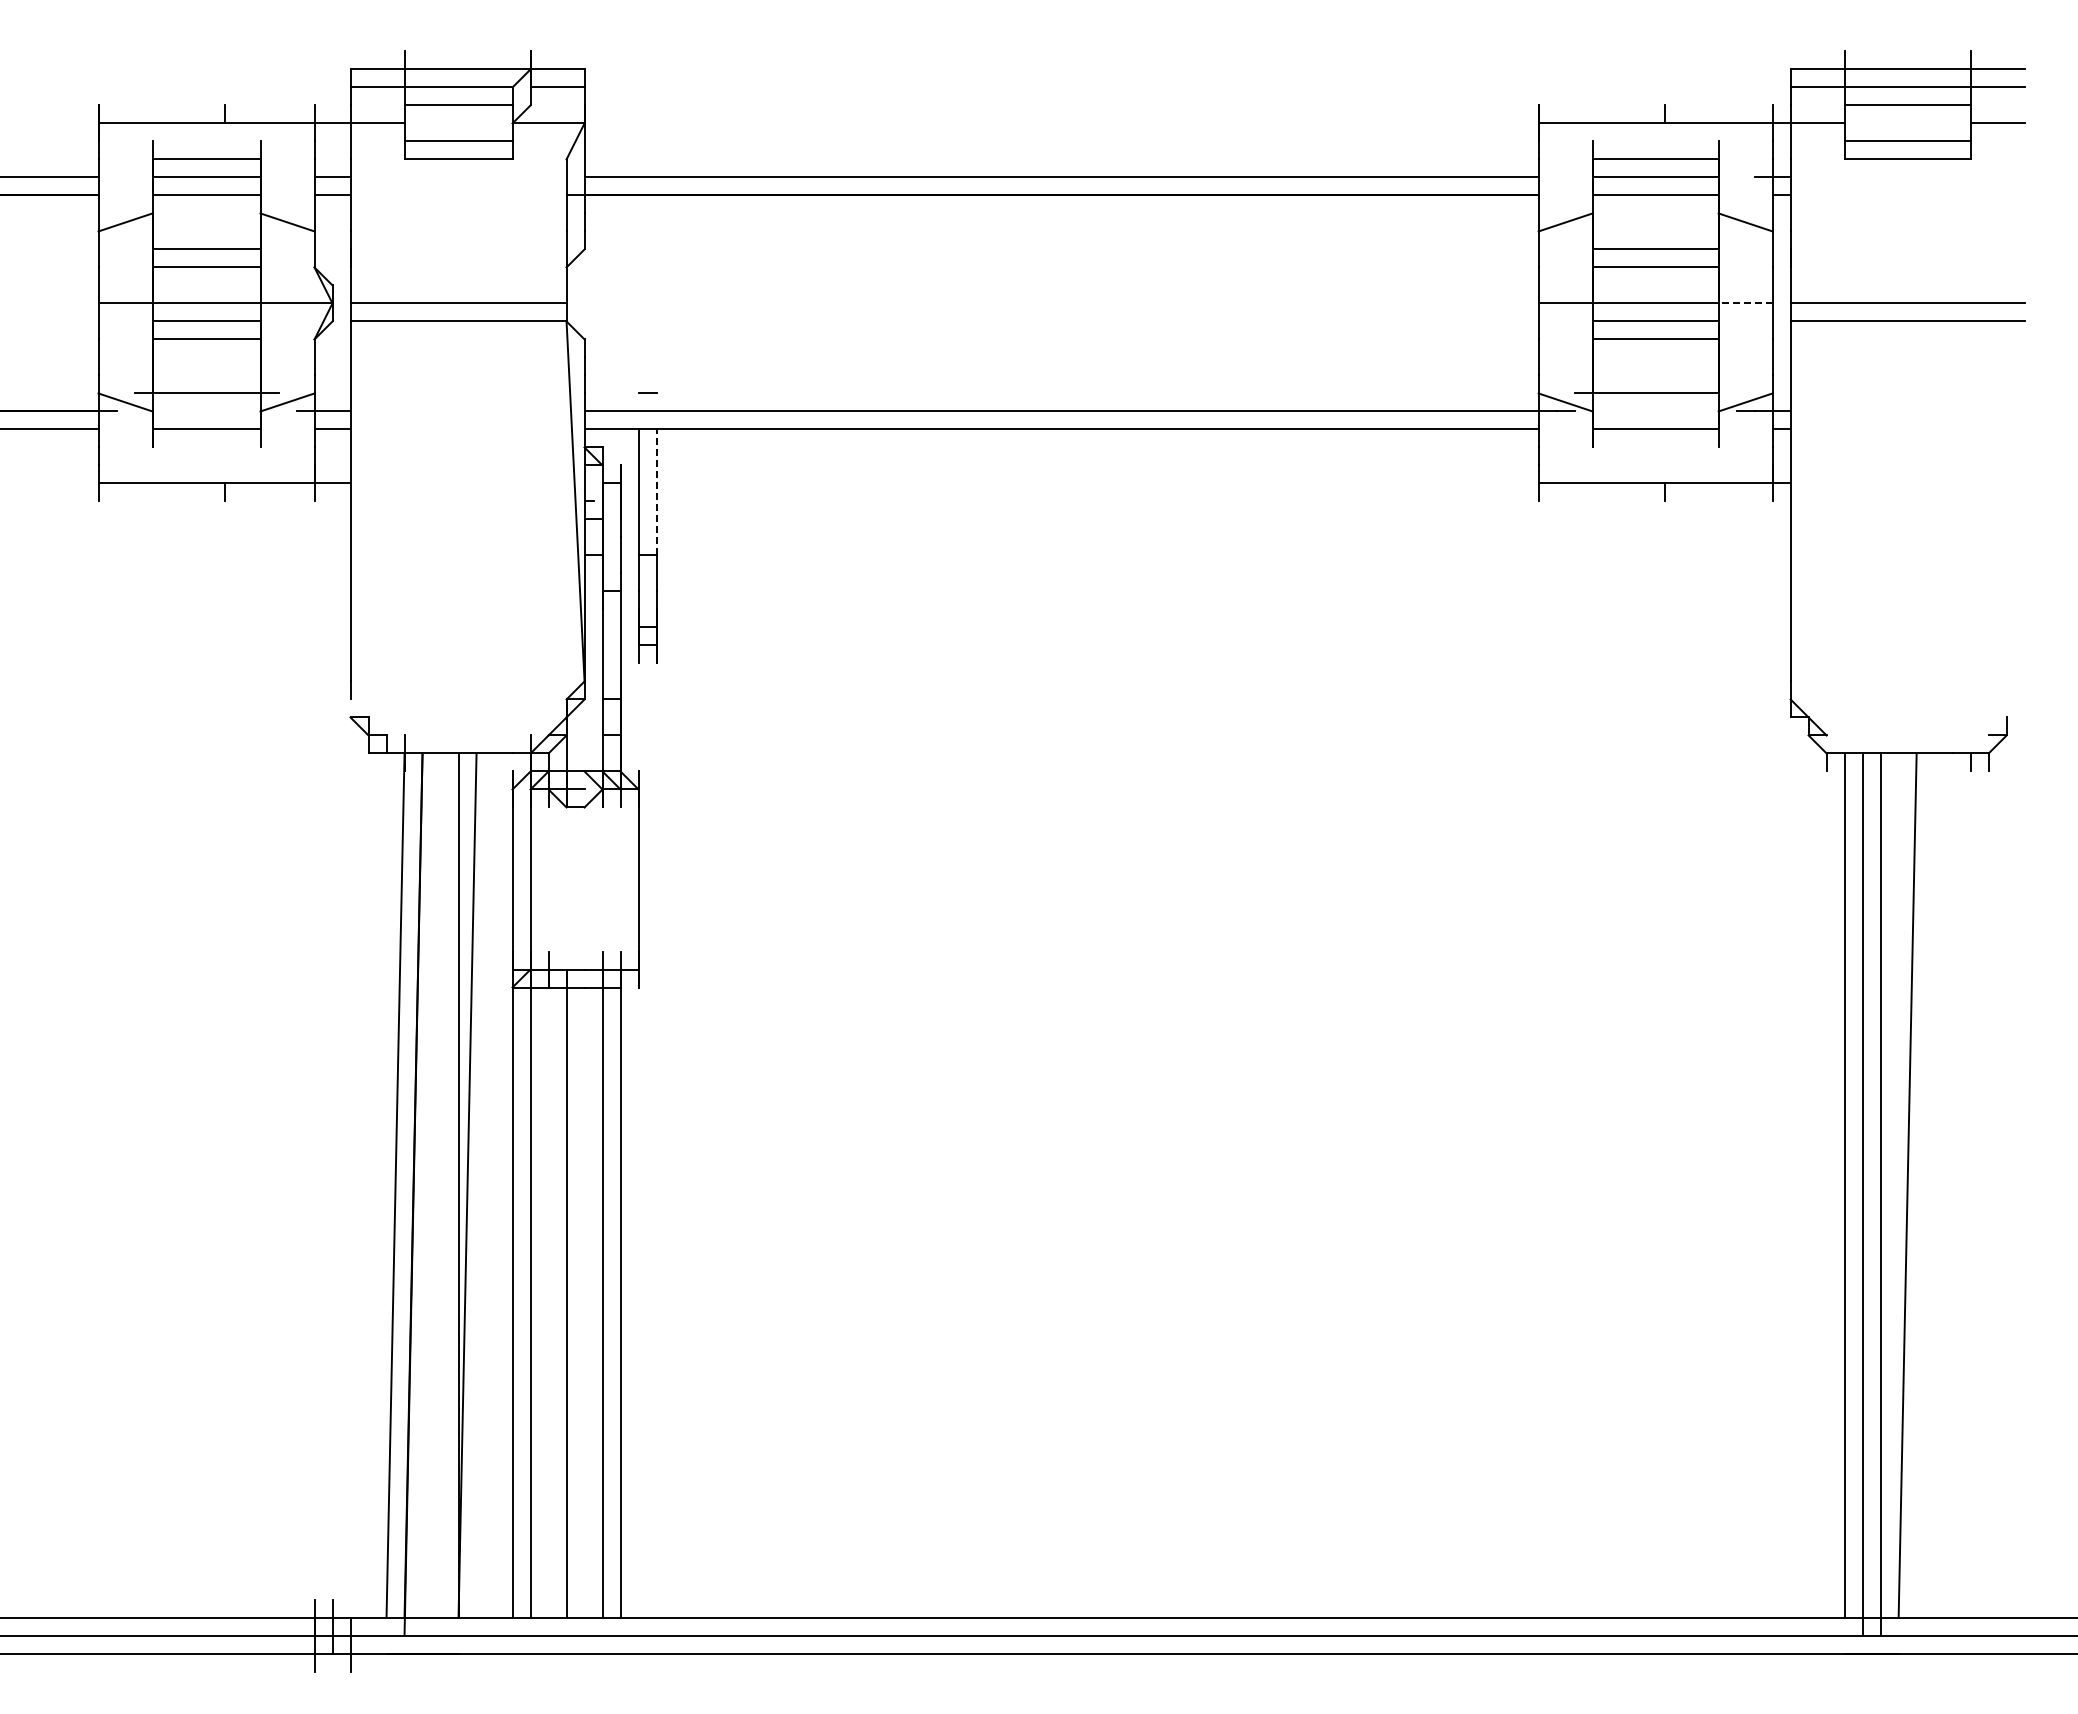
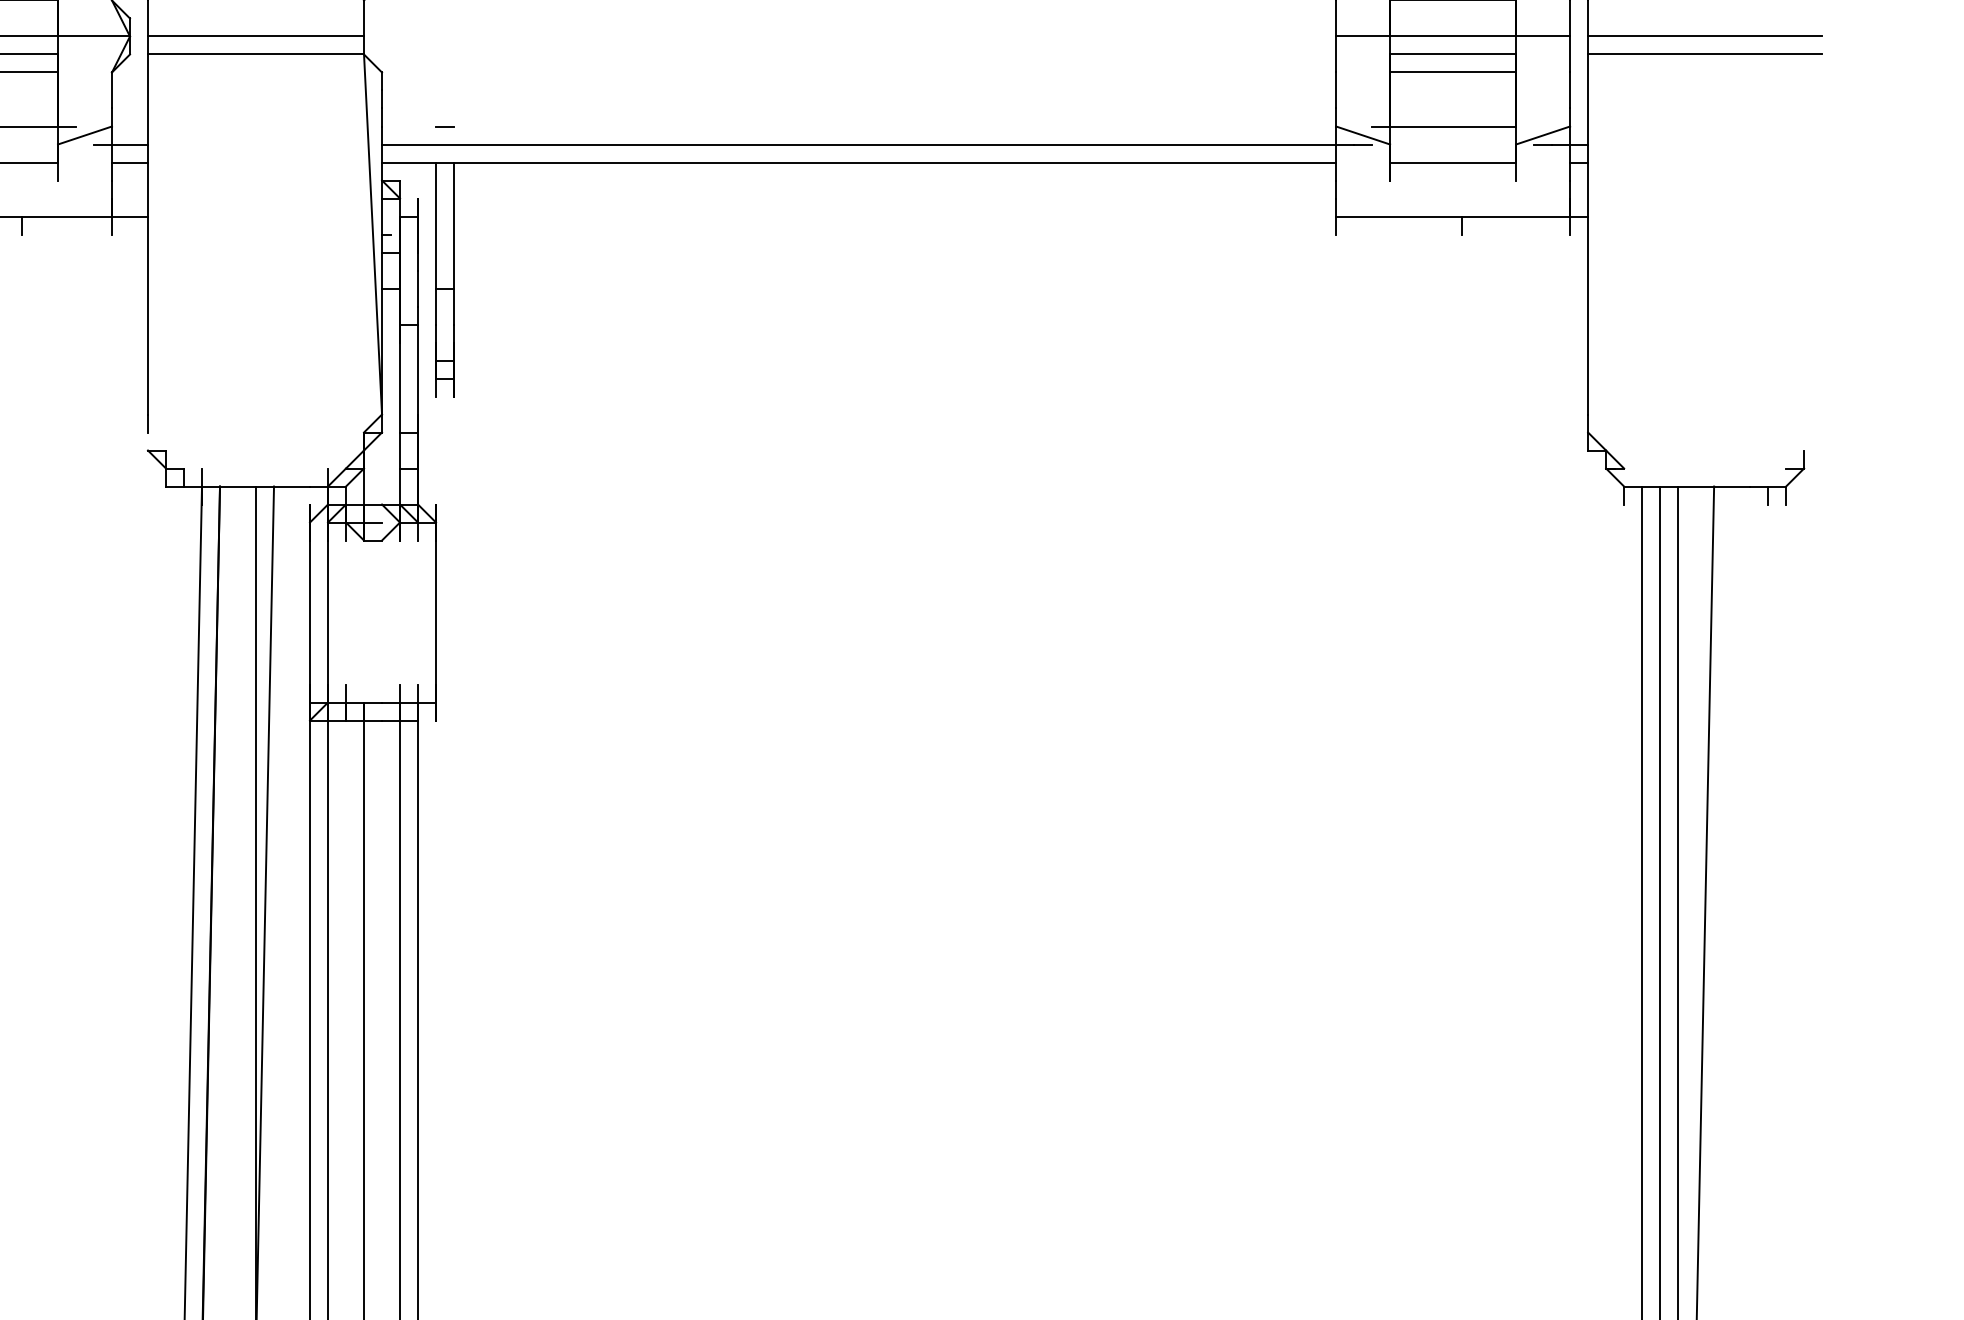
line: (1745, 303) -> (1542, 36), dashed -> solid
line: (656, 491) -> (453, 224), dashed -> solid

